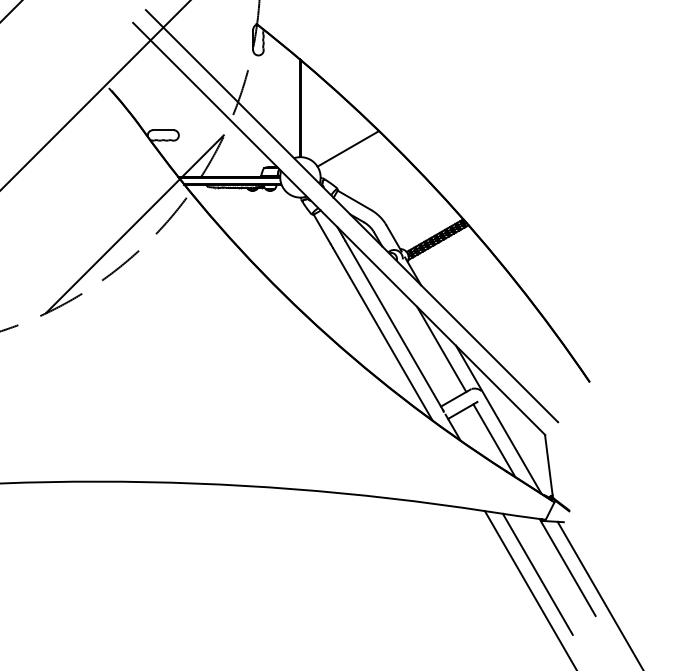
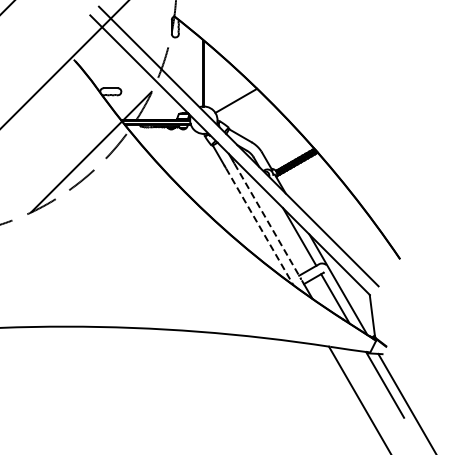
line: (394, 326) -> (267, 221), solid -> dashed
line: (383, 335) -> (260, 227), solid -> dashed
line: (537, 574) -> (364, 389), removed

